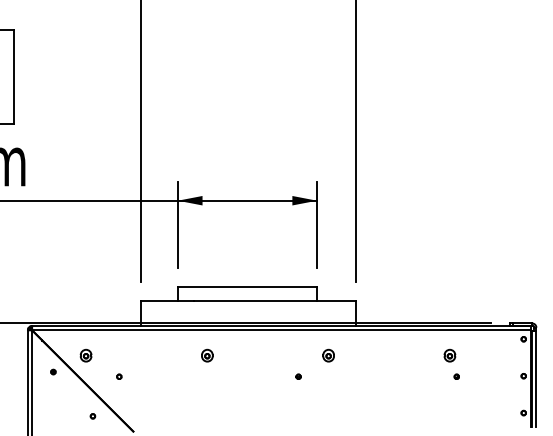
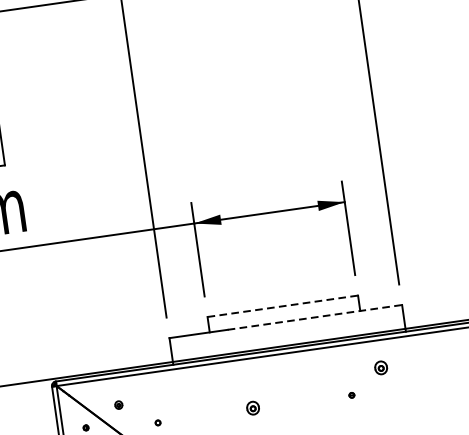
line: (247, 287) -> (282, 306), solid -> dashed
line: (275, 301) -> (315, 317), solid -> dashed
part: (85, 355) -> (118, 405), size x0.6
part: (207, 355) -> (253, 407), moved

